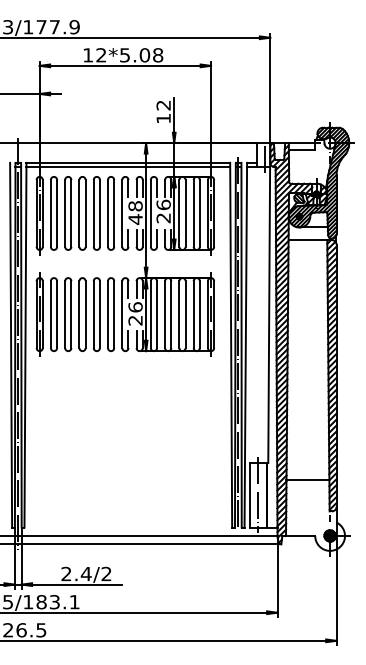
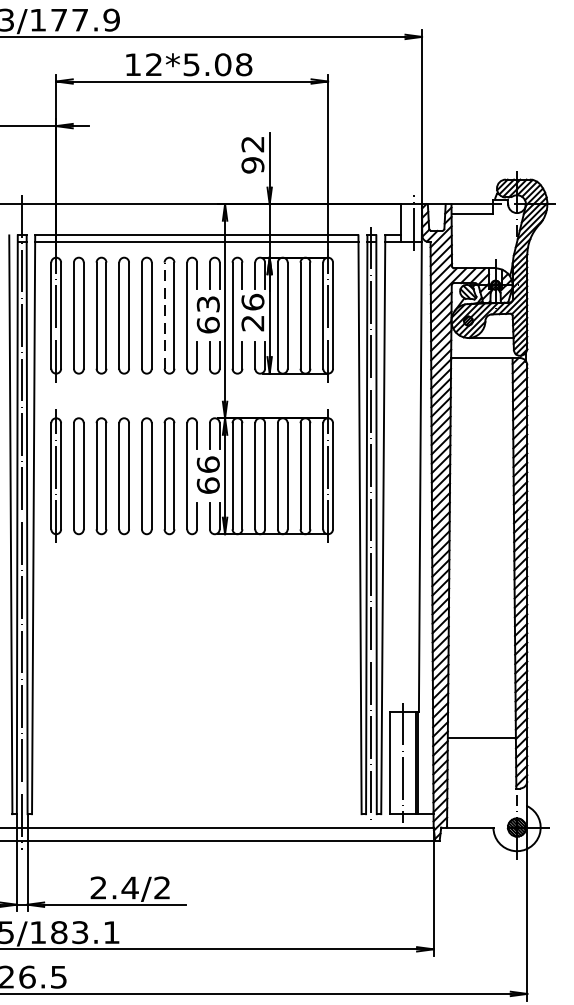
text: (163, 118) -> (252, 165), 12 -> 92
line: (108, 212) -> (165, 314), solid -> dashed
text: (135, 212) -> (208, 314), 48 -> 63
text: (135, 320) -> (208, 485), 26 -> 66

